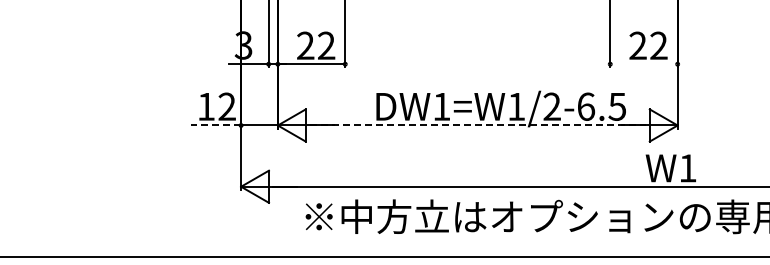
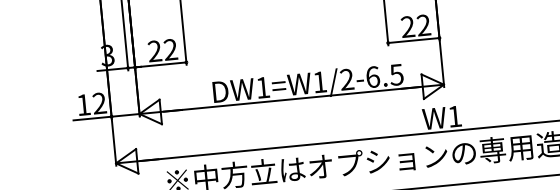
line: (643, 64) -> (413, 40), added
line: (216, 125) -> (92, 118), dashed -> solid
line: (477, 125) -> (291, 99), dashed -> solid

